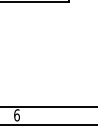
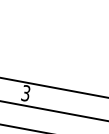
text: (16, 115) -> (25, 93), 6 -> 3

